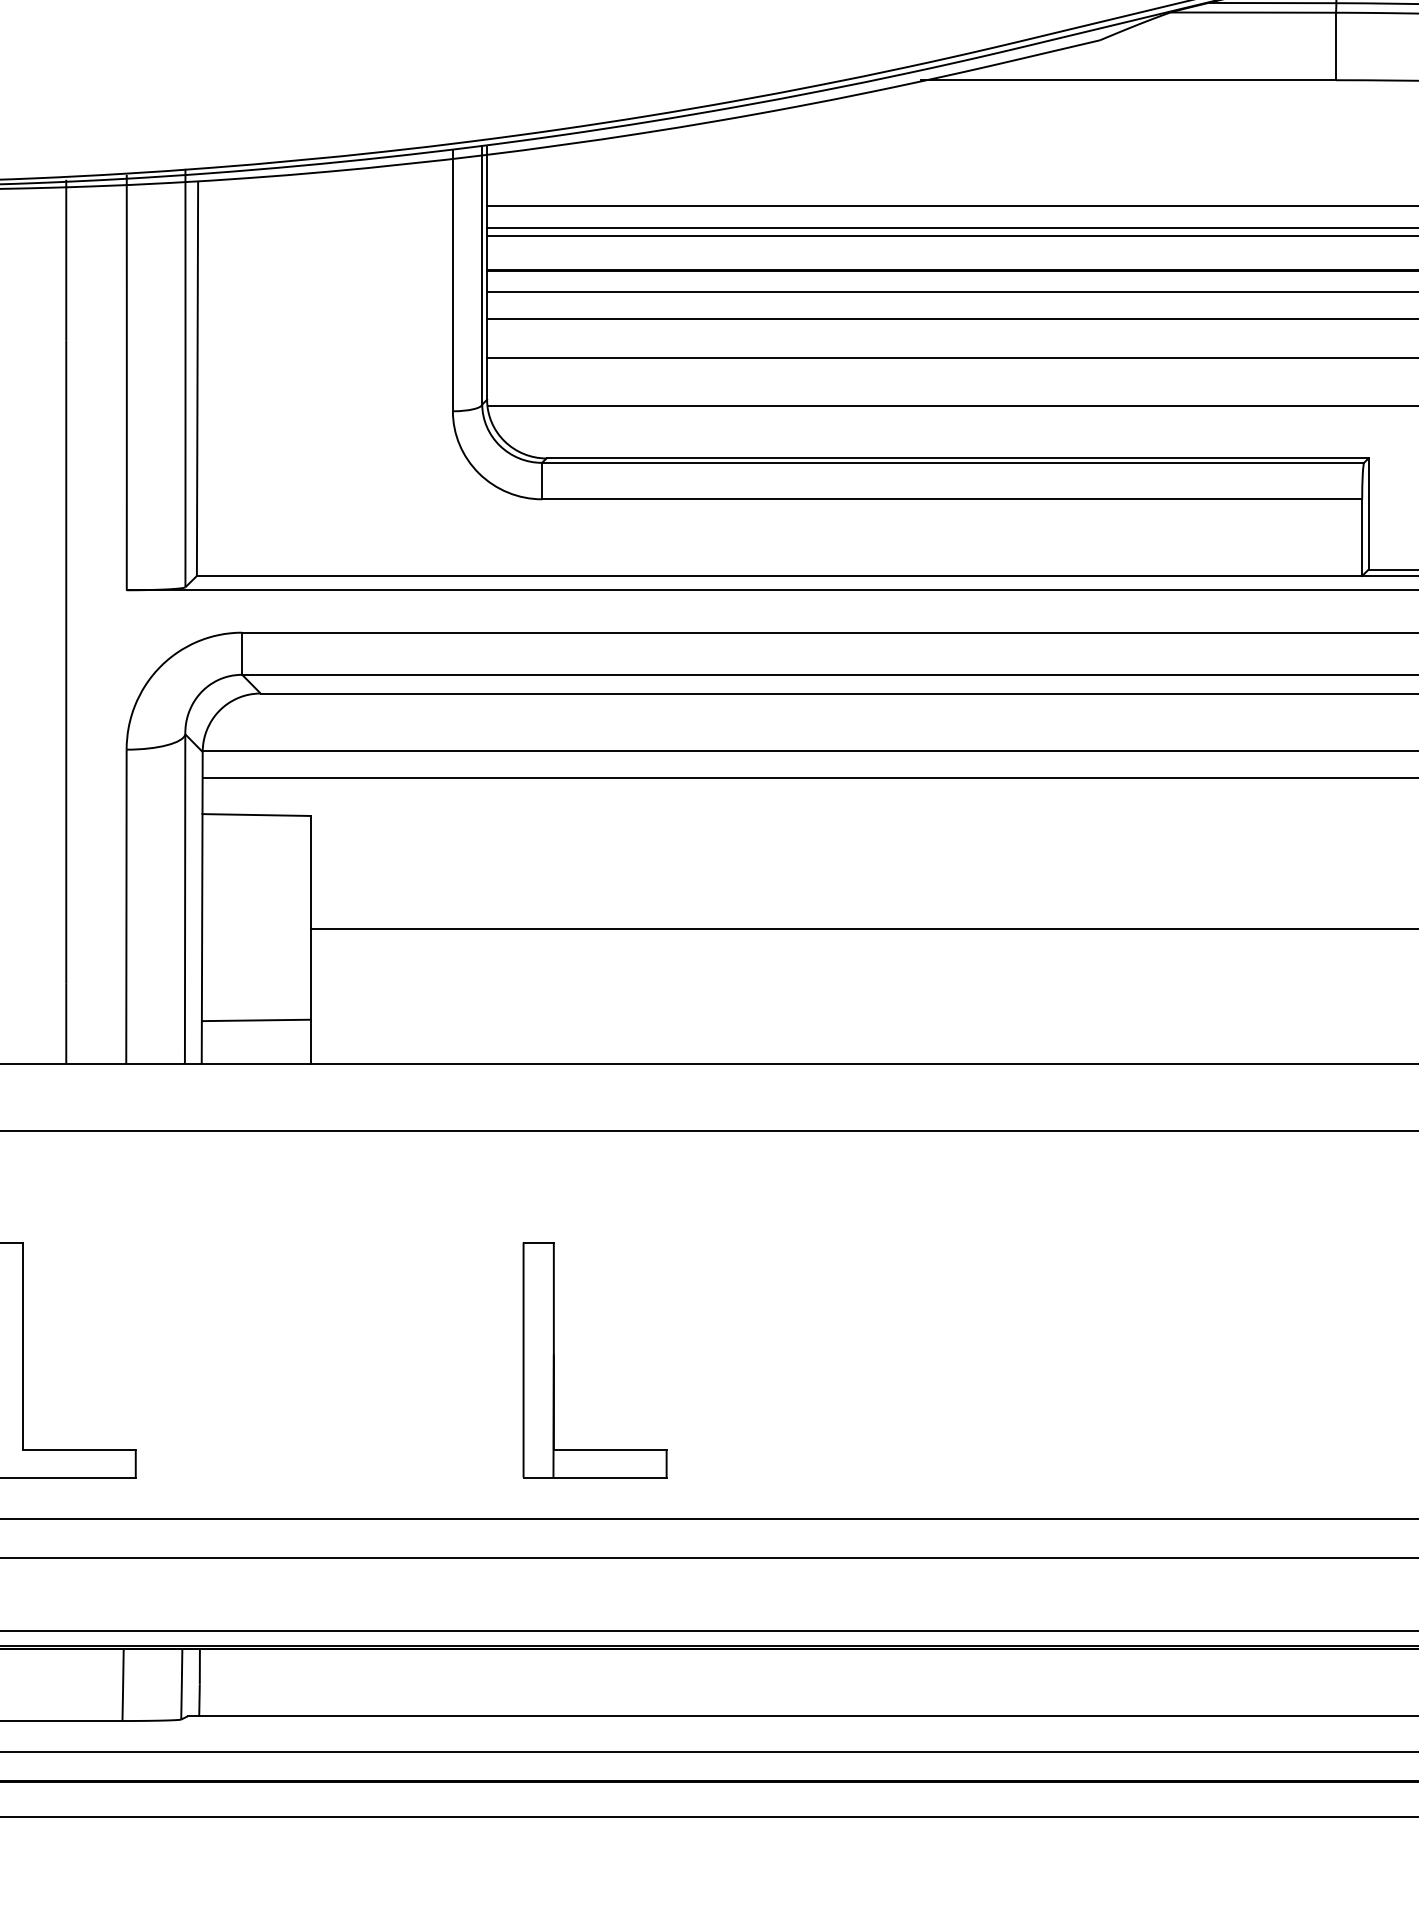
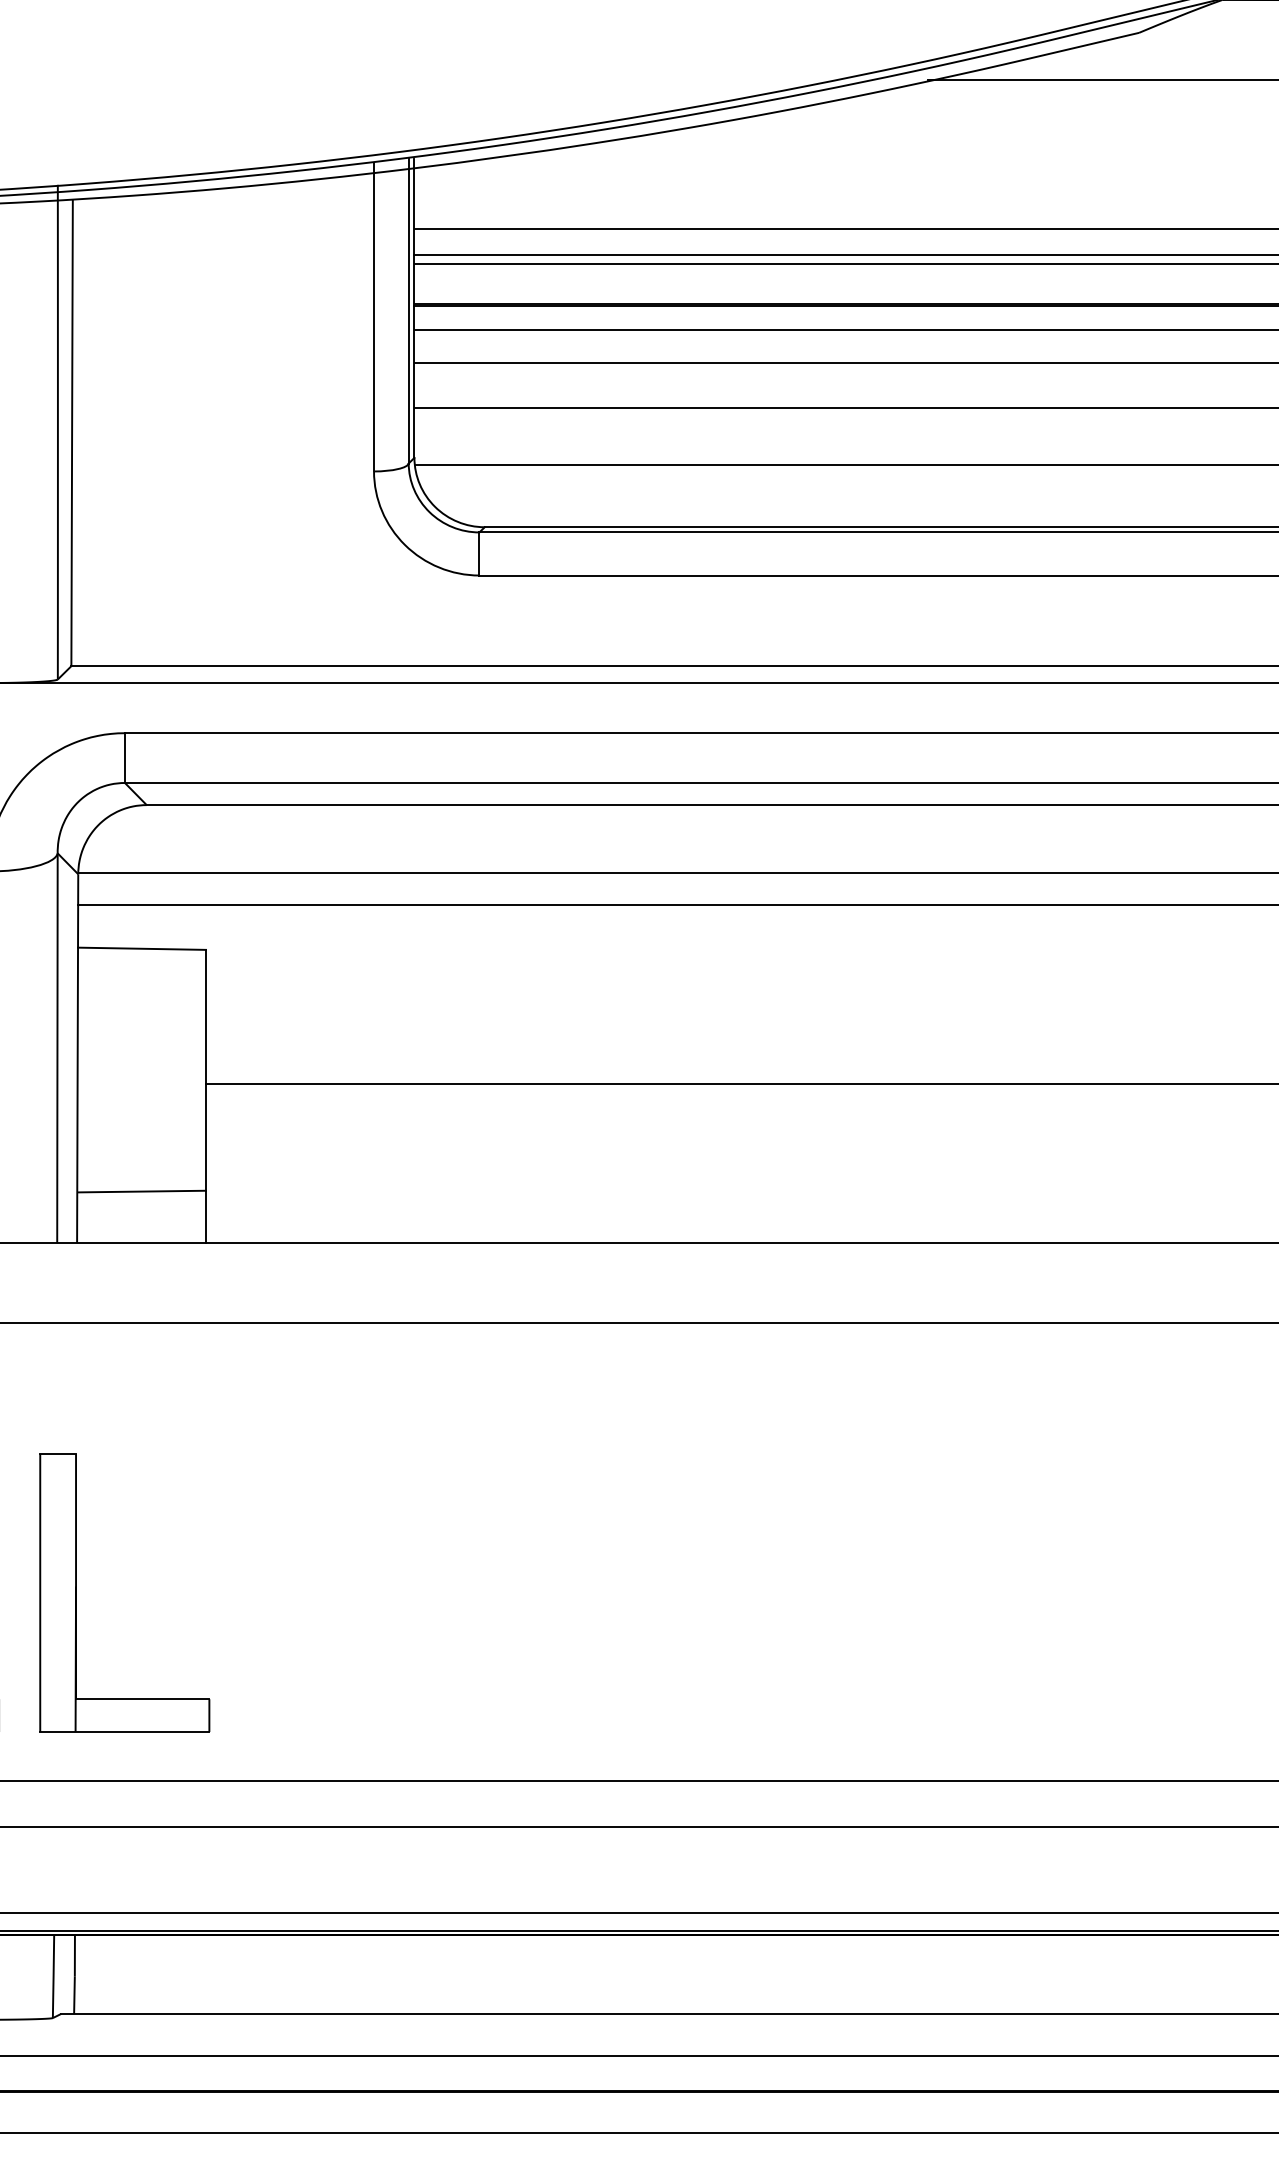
part: (554, 1360) -> (76, 1593), moved

